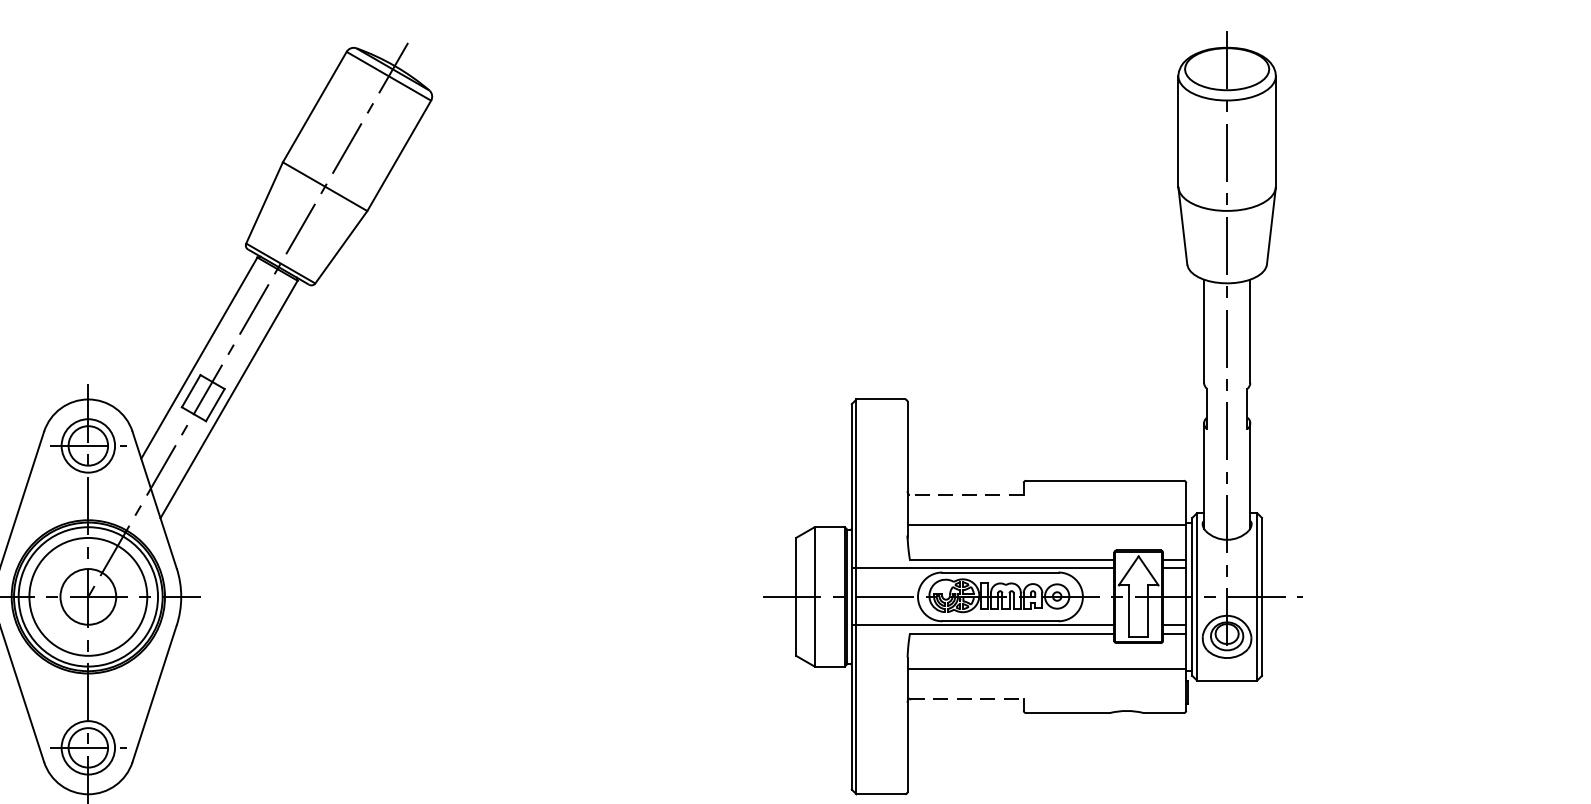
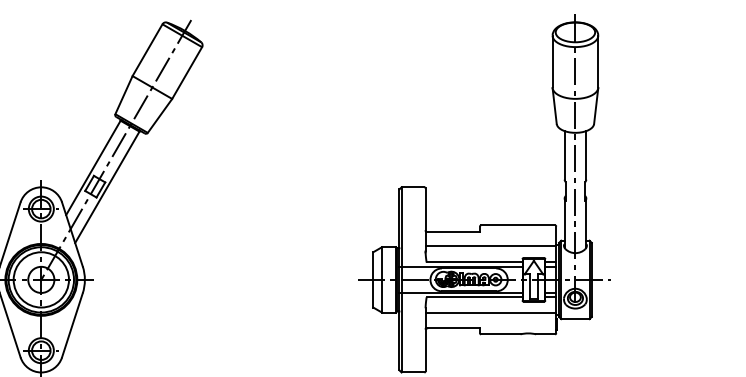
line: (967, 495) -> (453, 232), dashed -> solid
line: (967, 698) -> (453, 327), dashed -> solid

